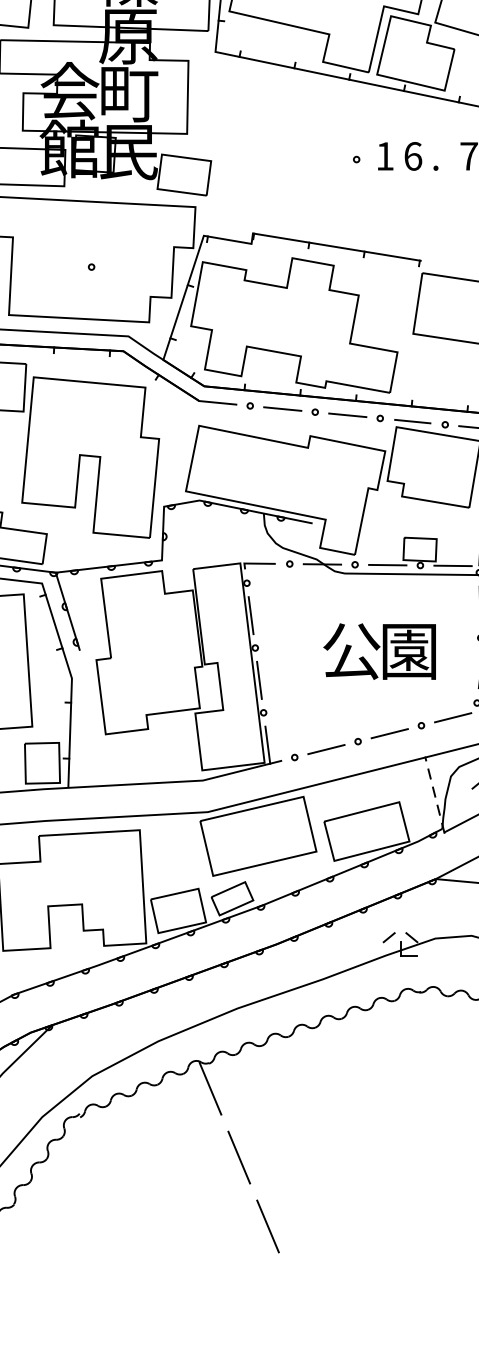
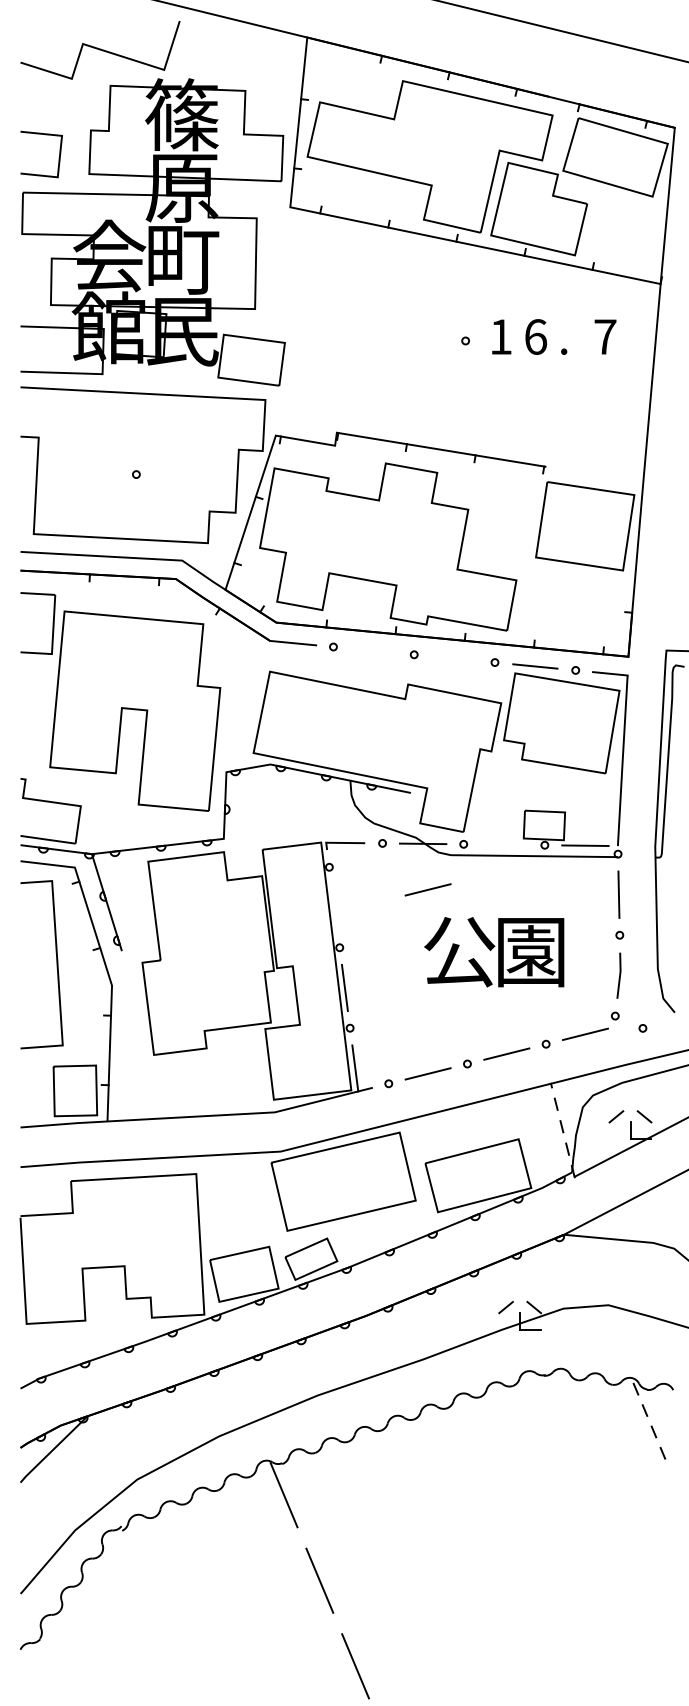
line: (282, 408) -> (373, 650), removed
line: (347, 415) -> (454, 658), removed
line: (387, 564) -> (504, 844), removed
line: (325, 601) -> (427, 889), added
line: (251, 615) -> (334, 907), removed

